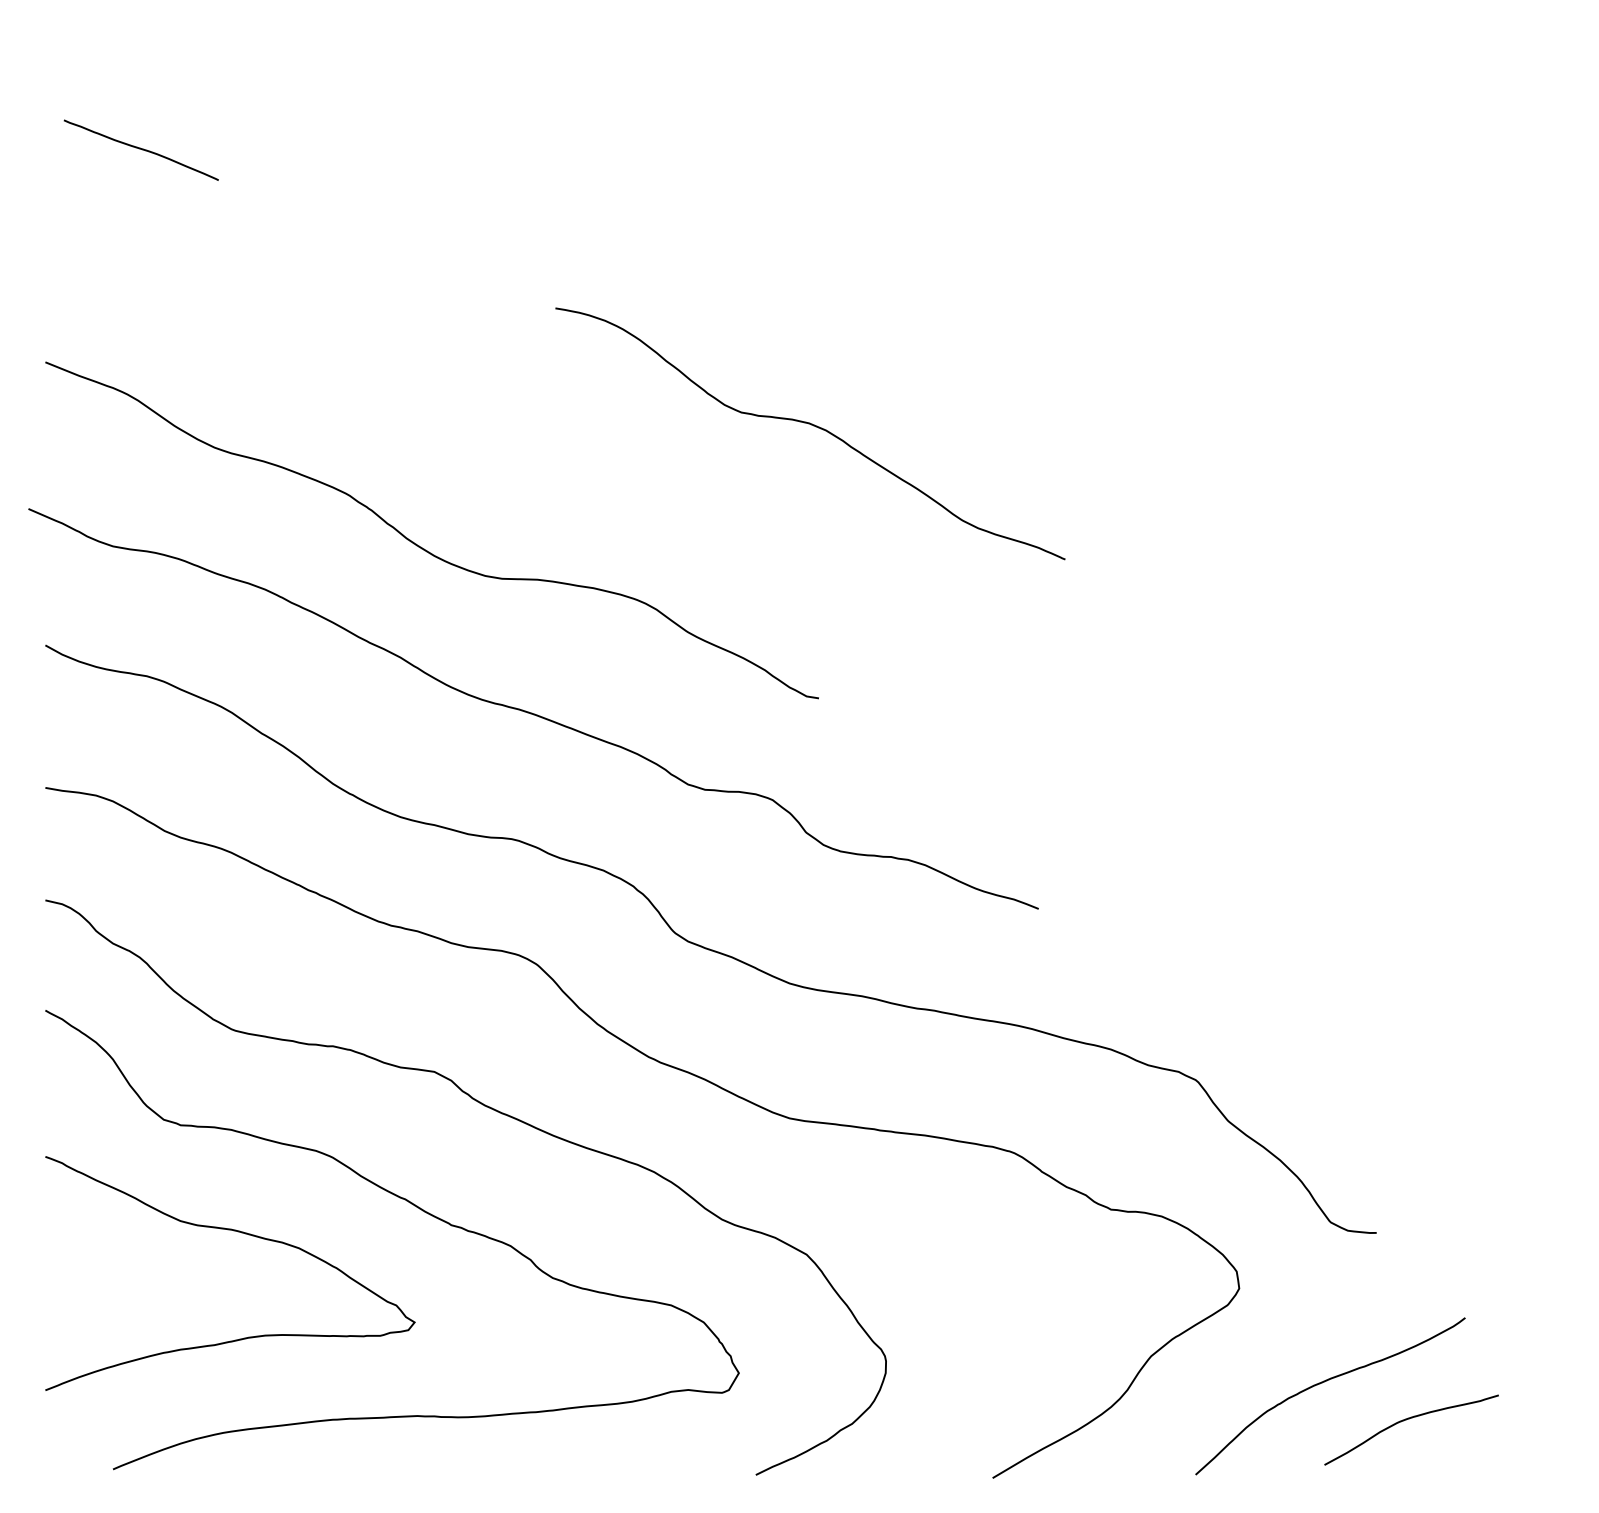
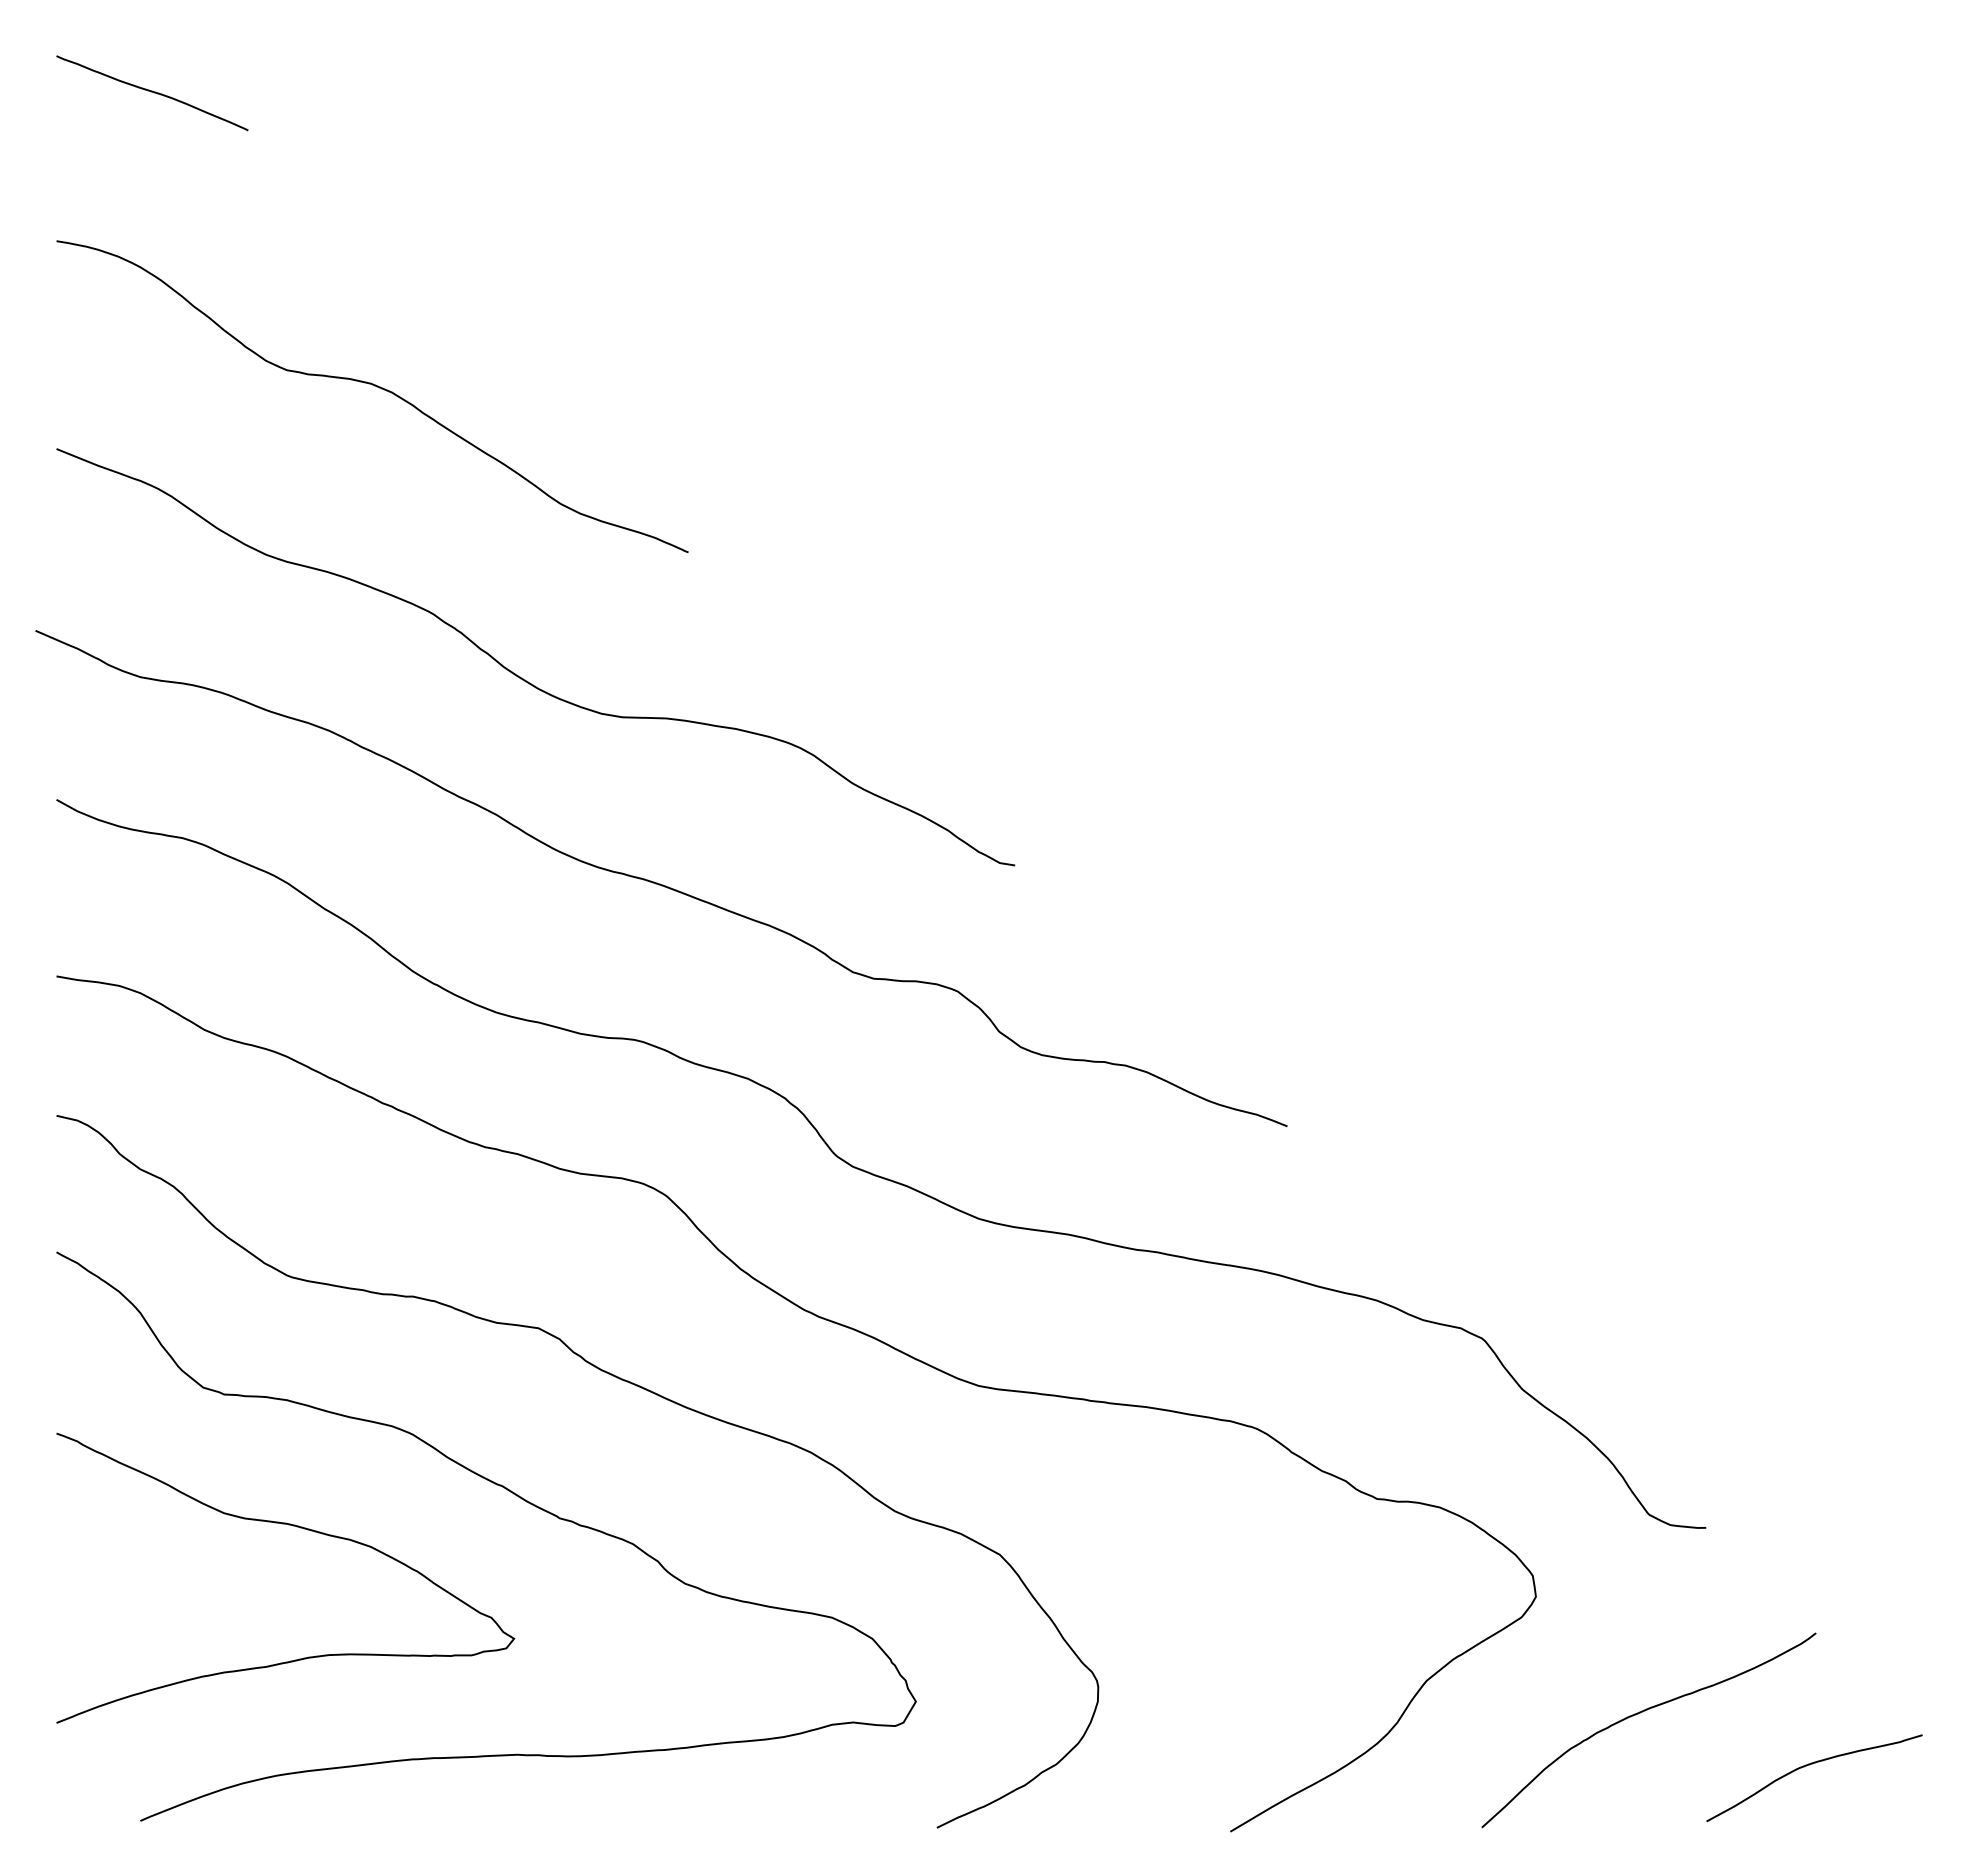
curve: (141, 149) -> (152, 92), moved
curve: (812, 425) -> (374, 386), moved
curve: (1407, 1419) -> (1809, 1765), moved

